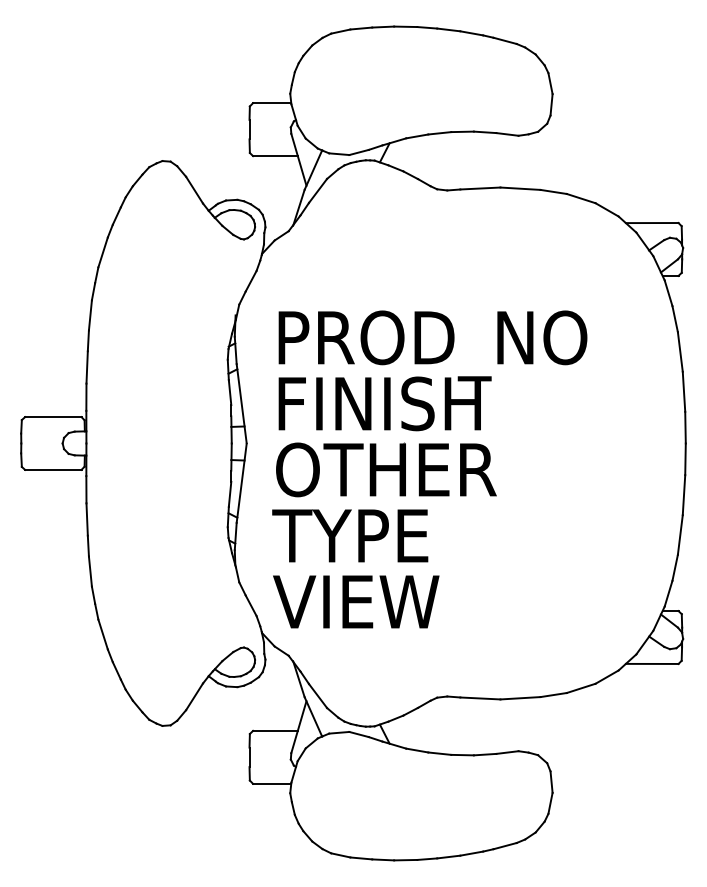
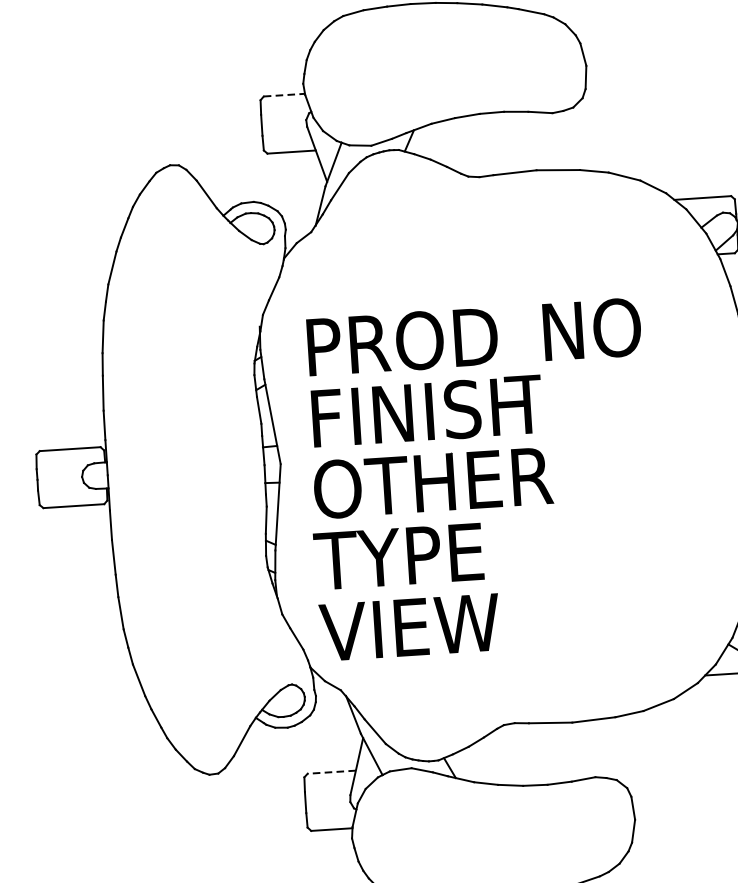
line: (272, 103) -> (284, 95), solid -> dashed
line: (274, 730) -> (330, 771), solid -> dashed

